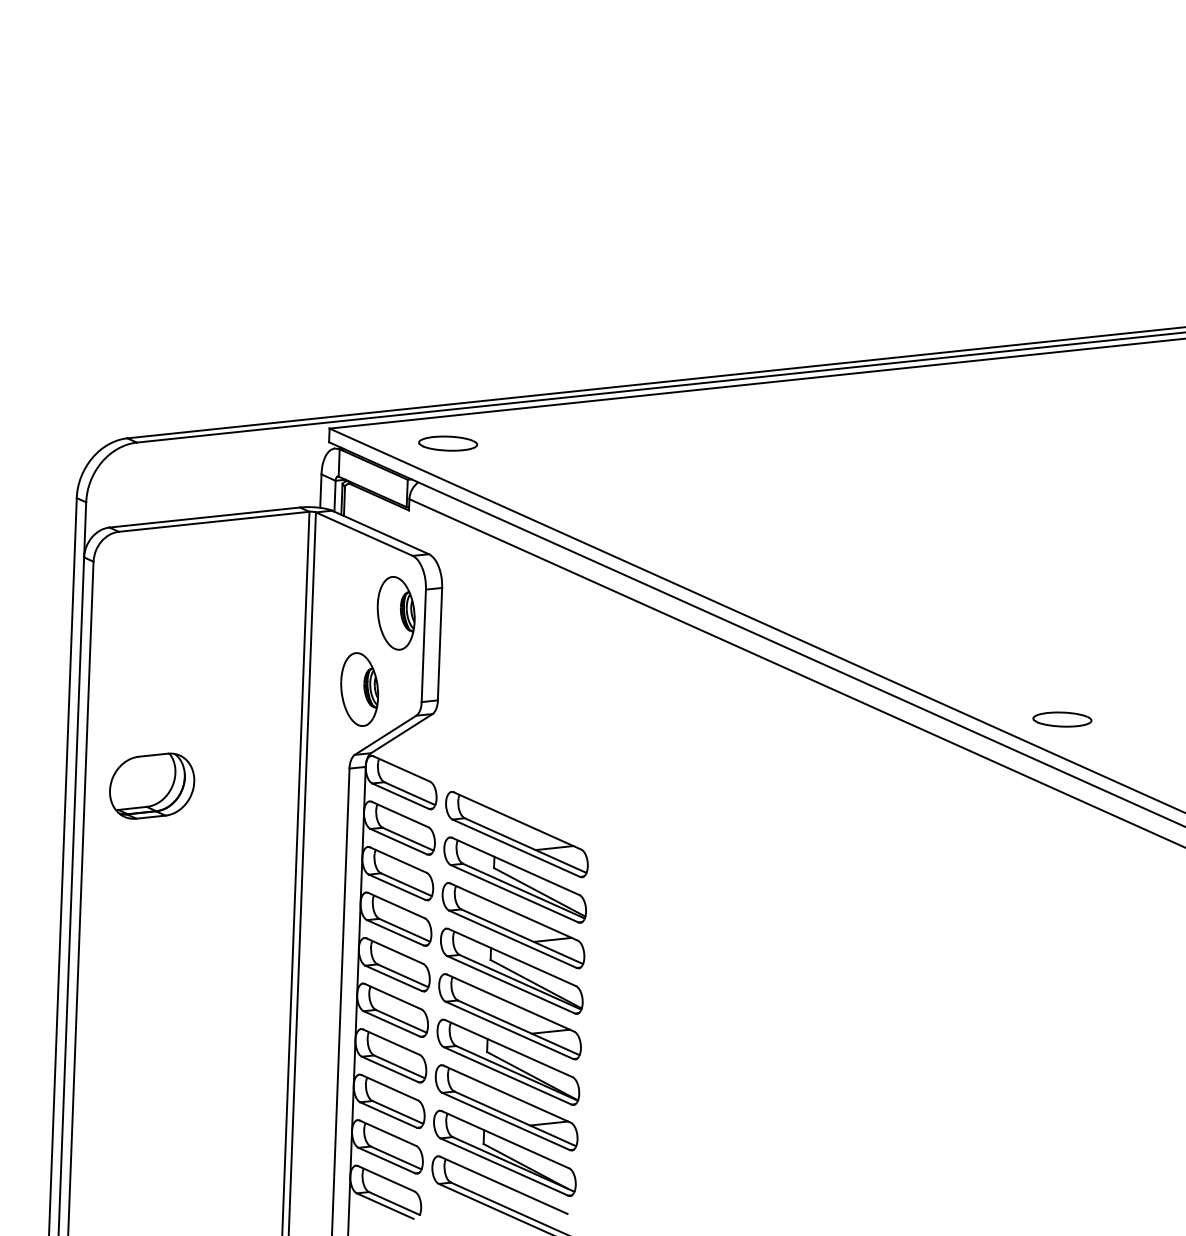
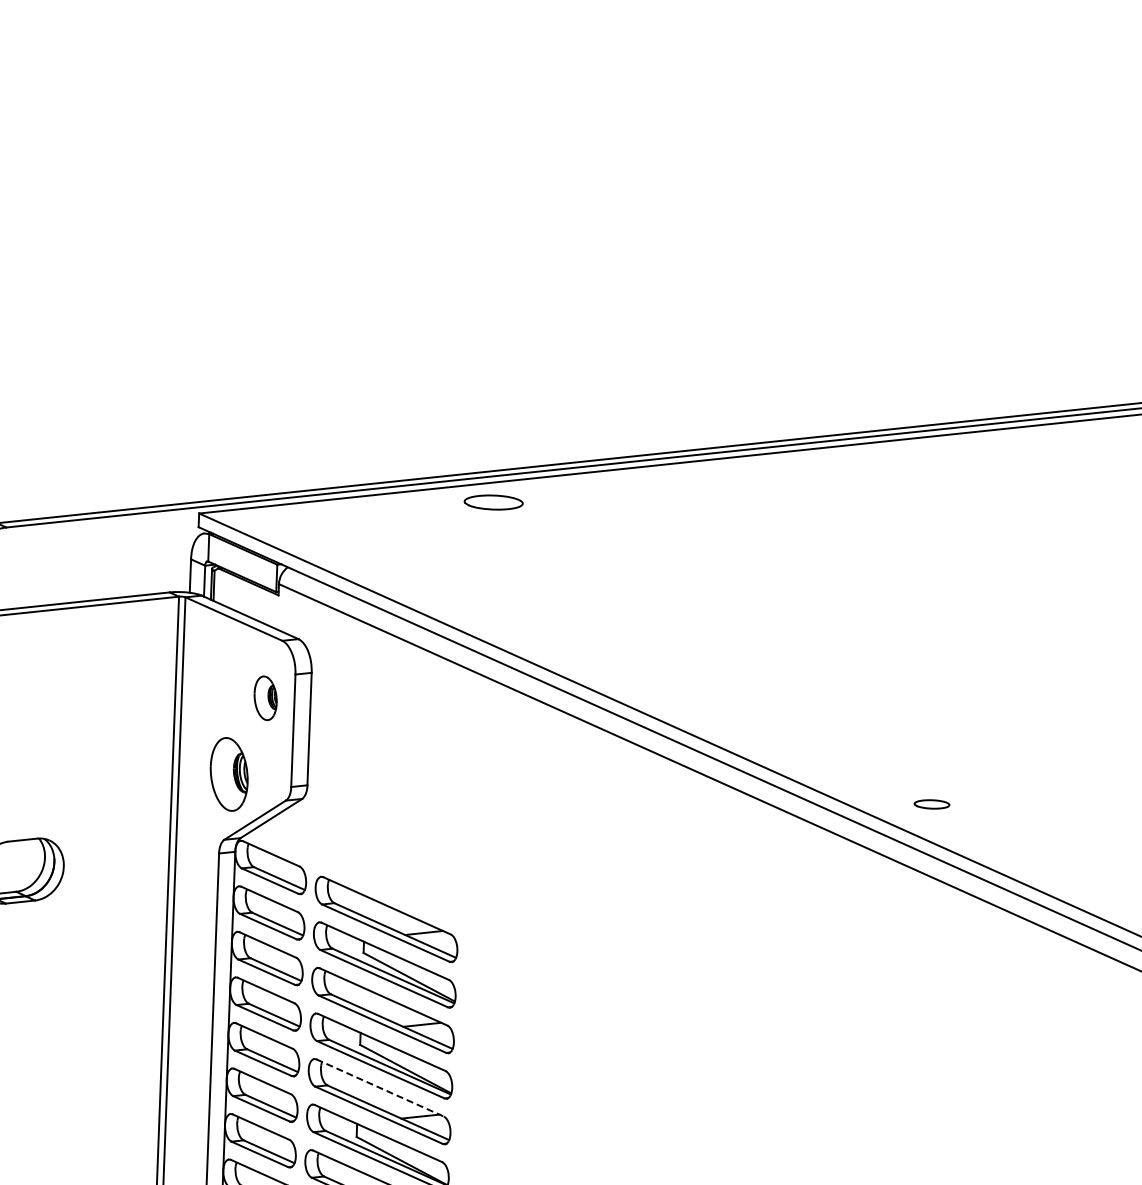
part: (448, 443) -> (494, 502), moved
part: (395, 613) -> (265, 698), size x0.6
part: (1062, 719) -> (932, 804), size x0.6
line: (510, 1003) -> (380, 1088), solid -> dashed

